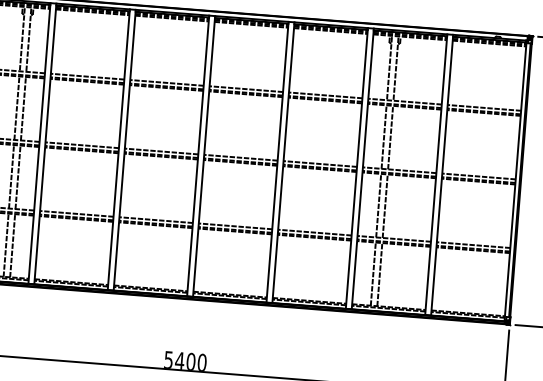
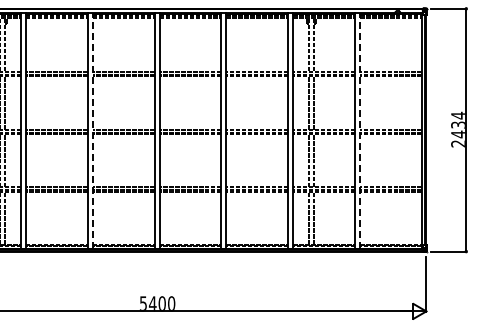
line: (124, 149) -> (92, 130), solid -> dashed
line: (442, 174) -> (360, 130), solid -> dashed

